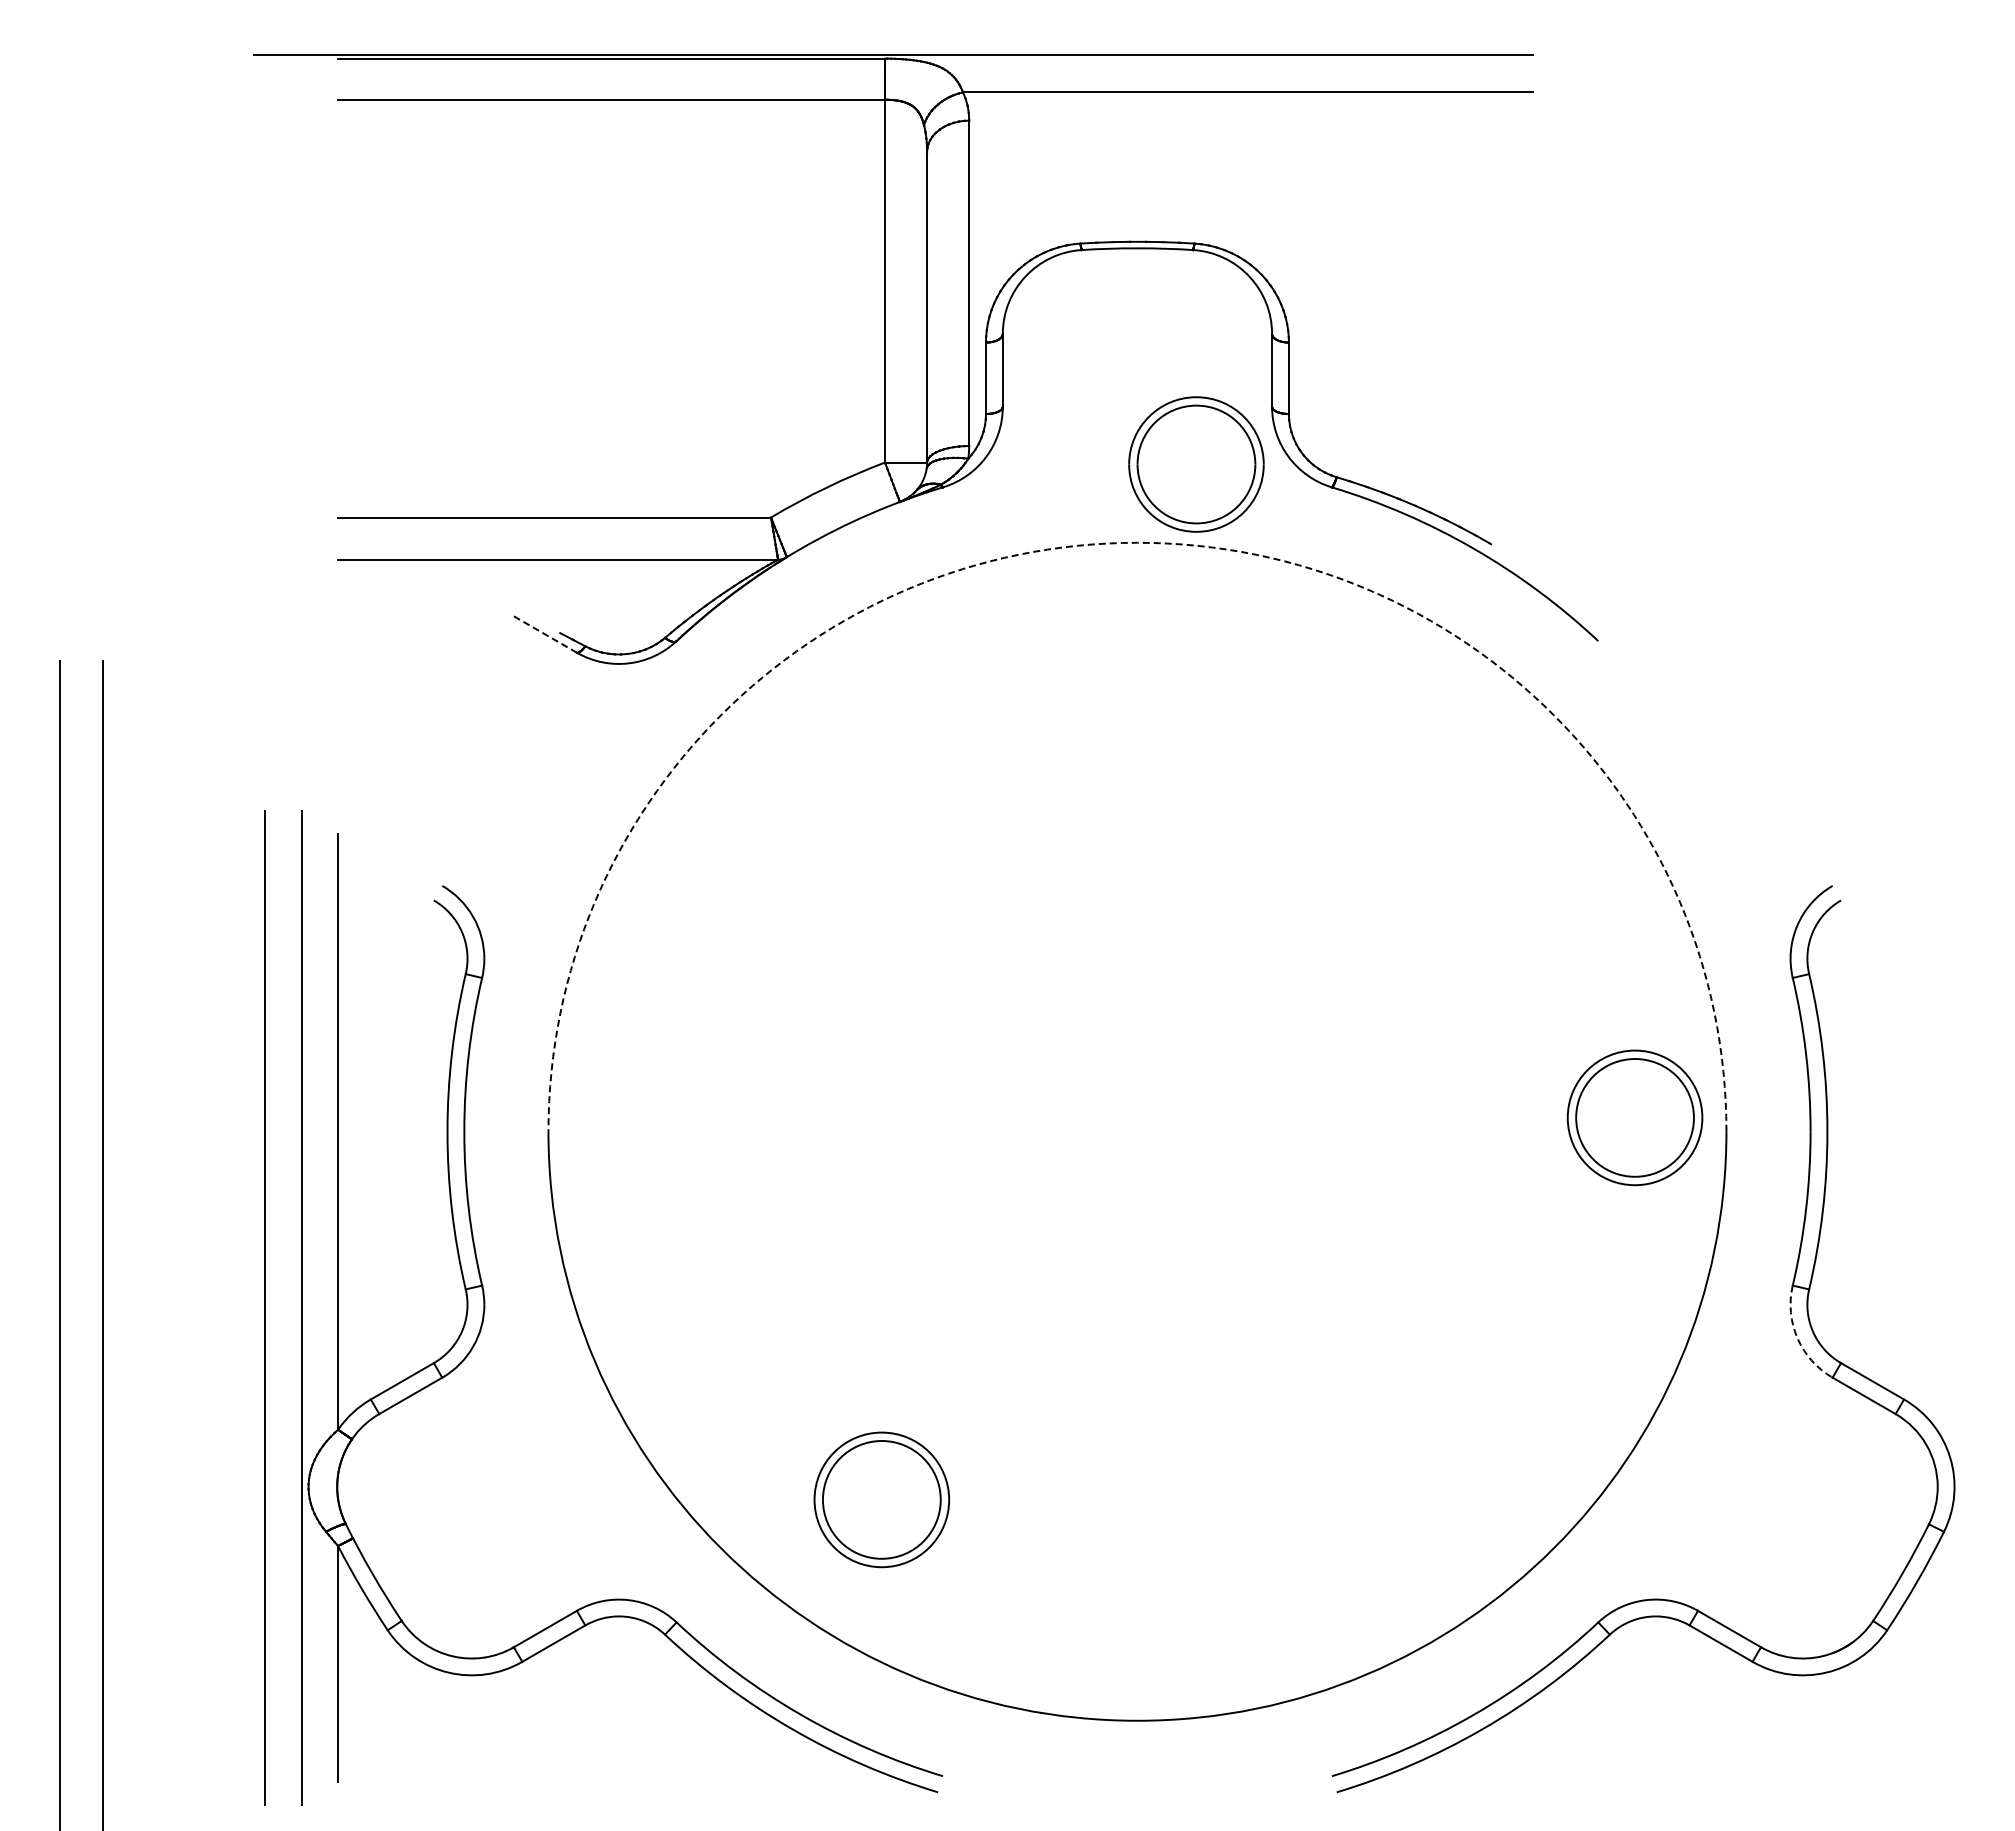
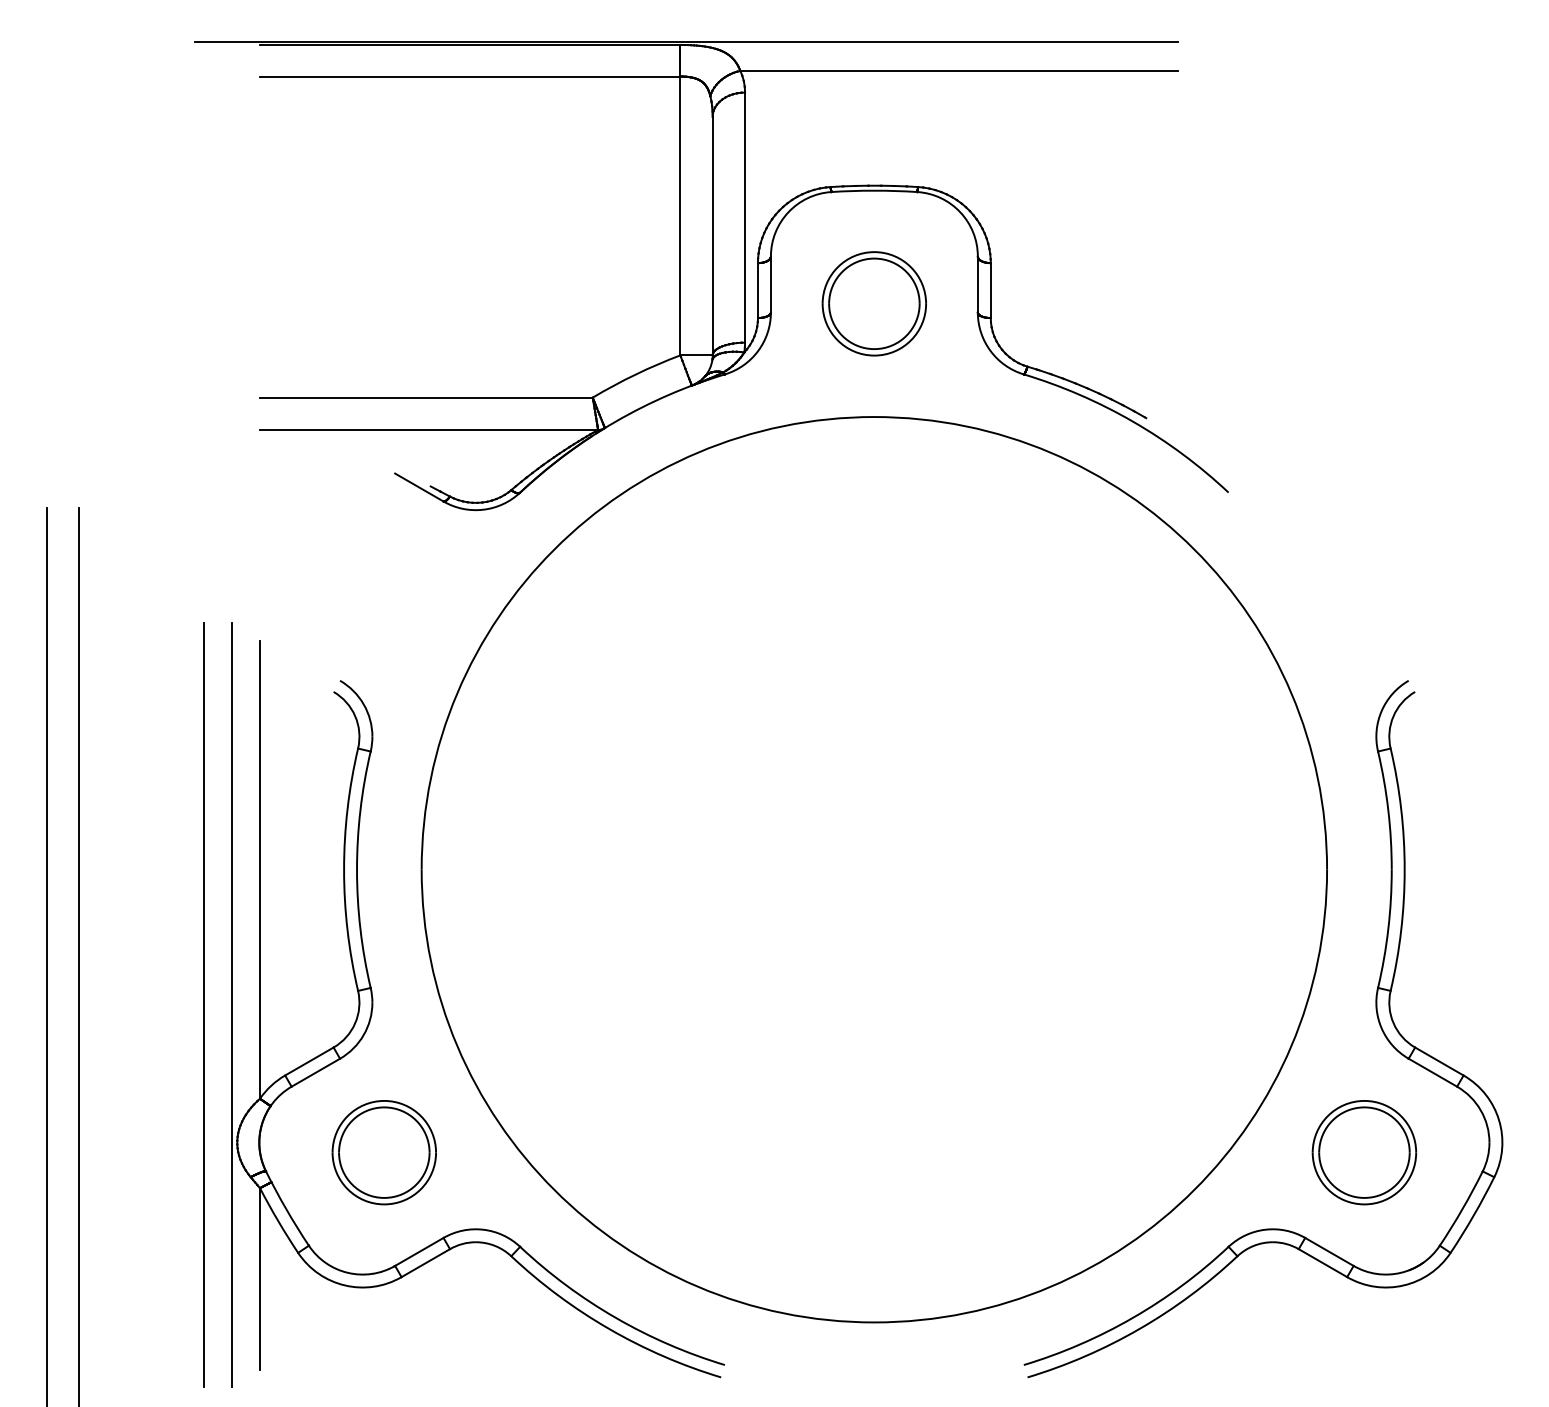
part: (1196, 464) -> (874, 303), moved
arc: (1137, 542) -> (874, 416), dashed -> solid
line: (545, 634) -> (419, 487), dashed -> solid
part: (1634, 1117) -> (1364, 1152), moved
arc: (1797, 1338) -> (1381, 1028), dashed -> solid
part: (881, 1499) -> (384, 1152), moved

